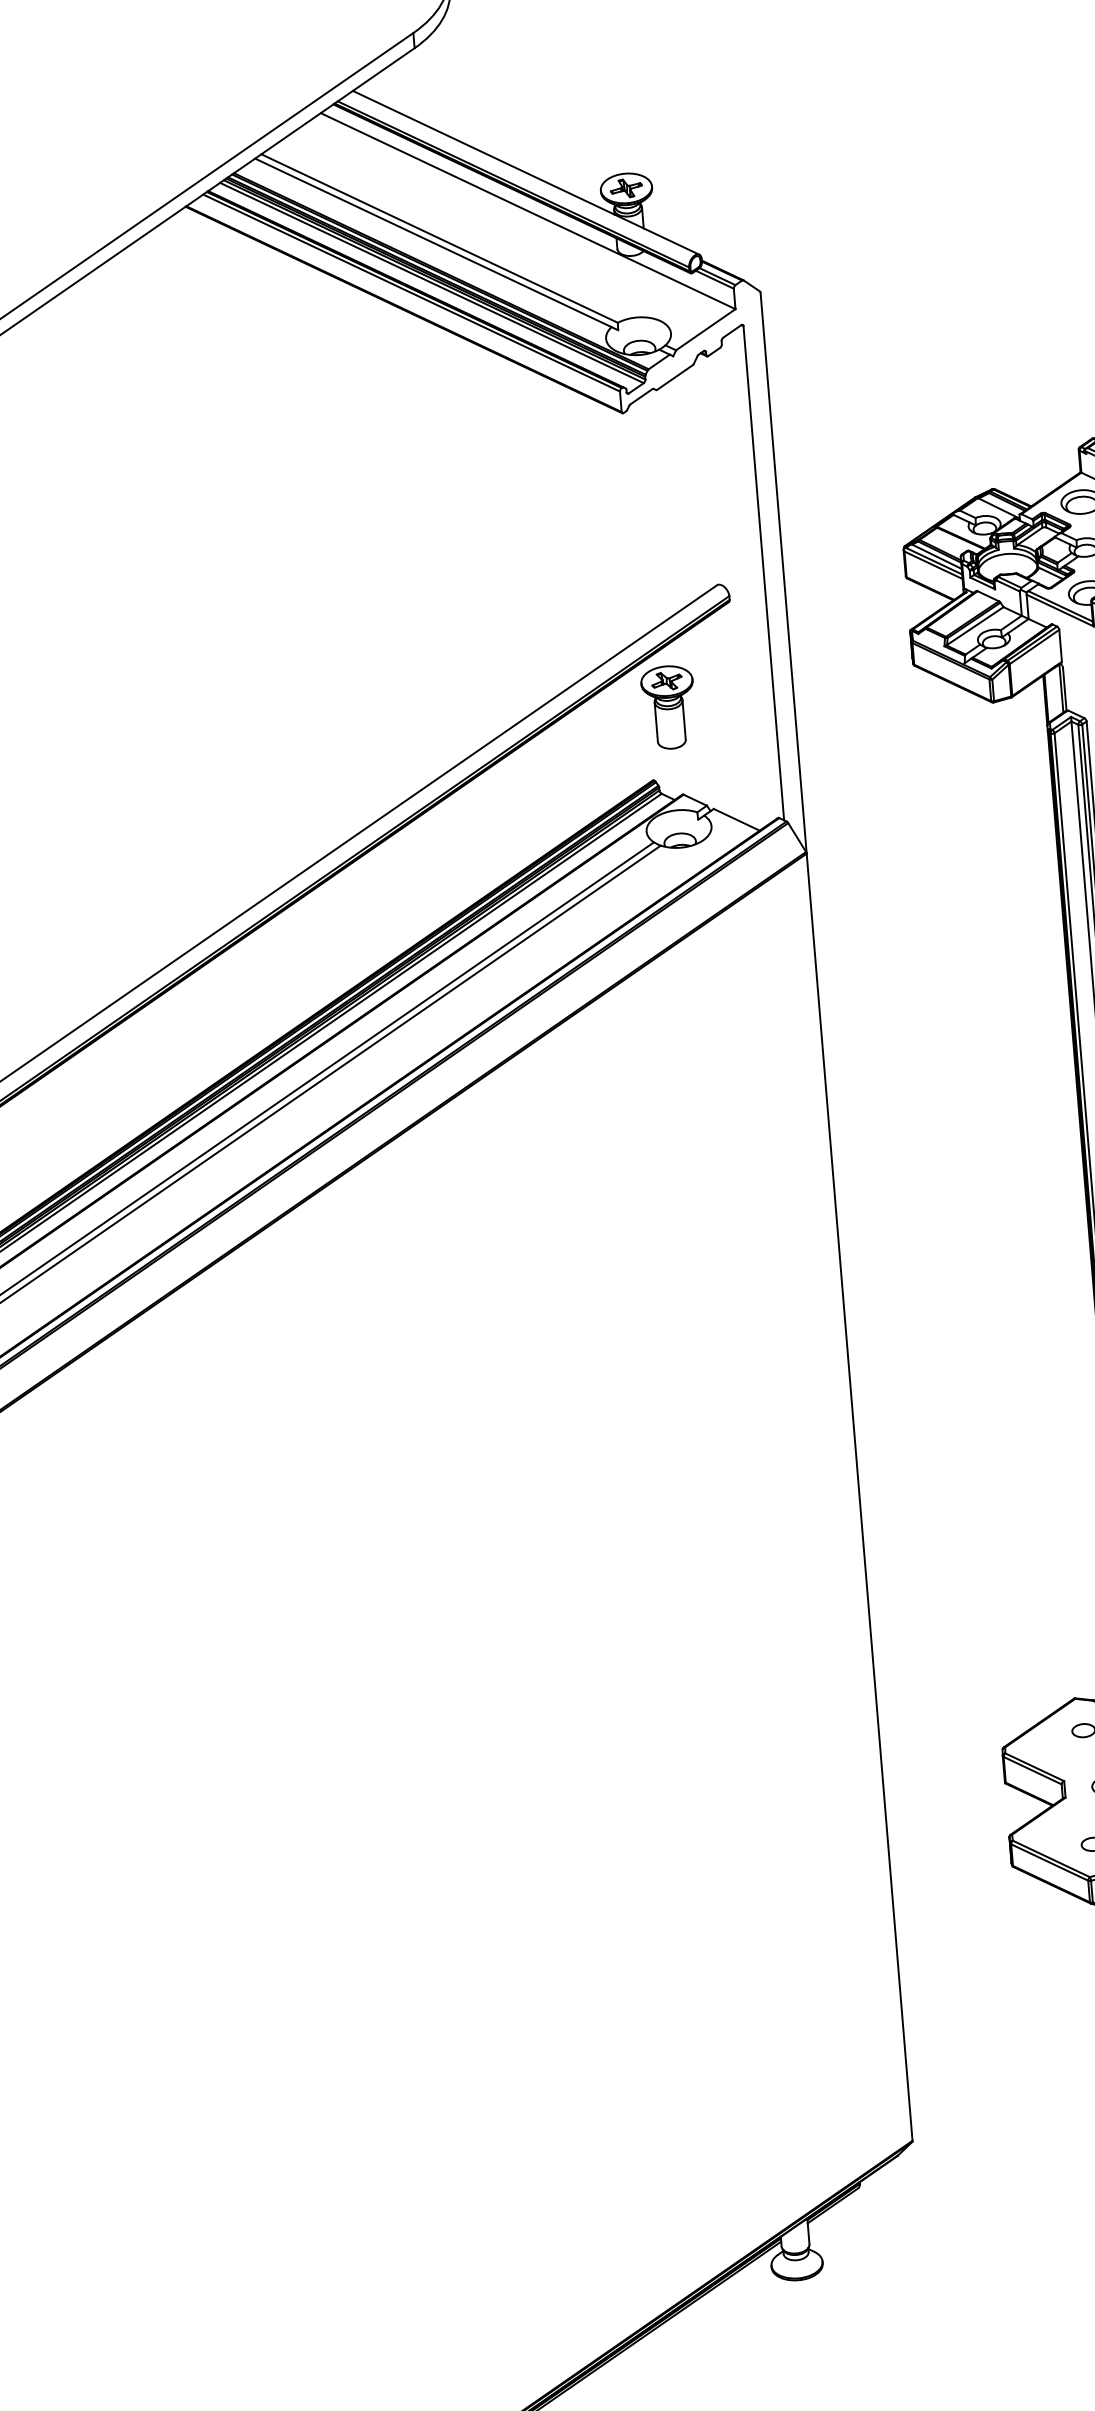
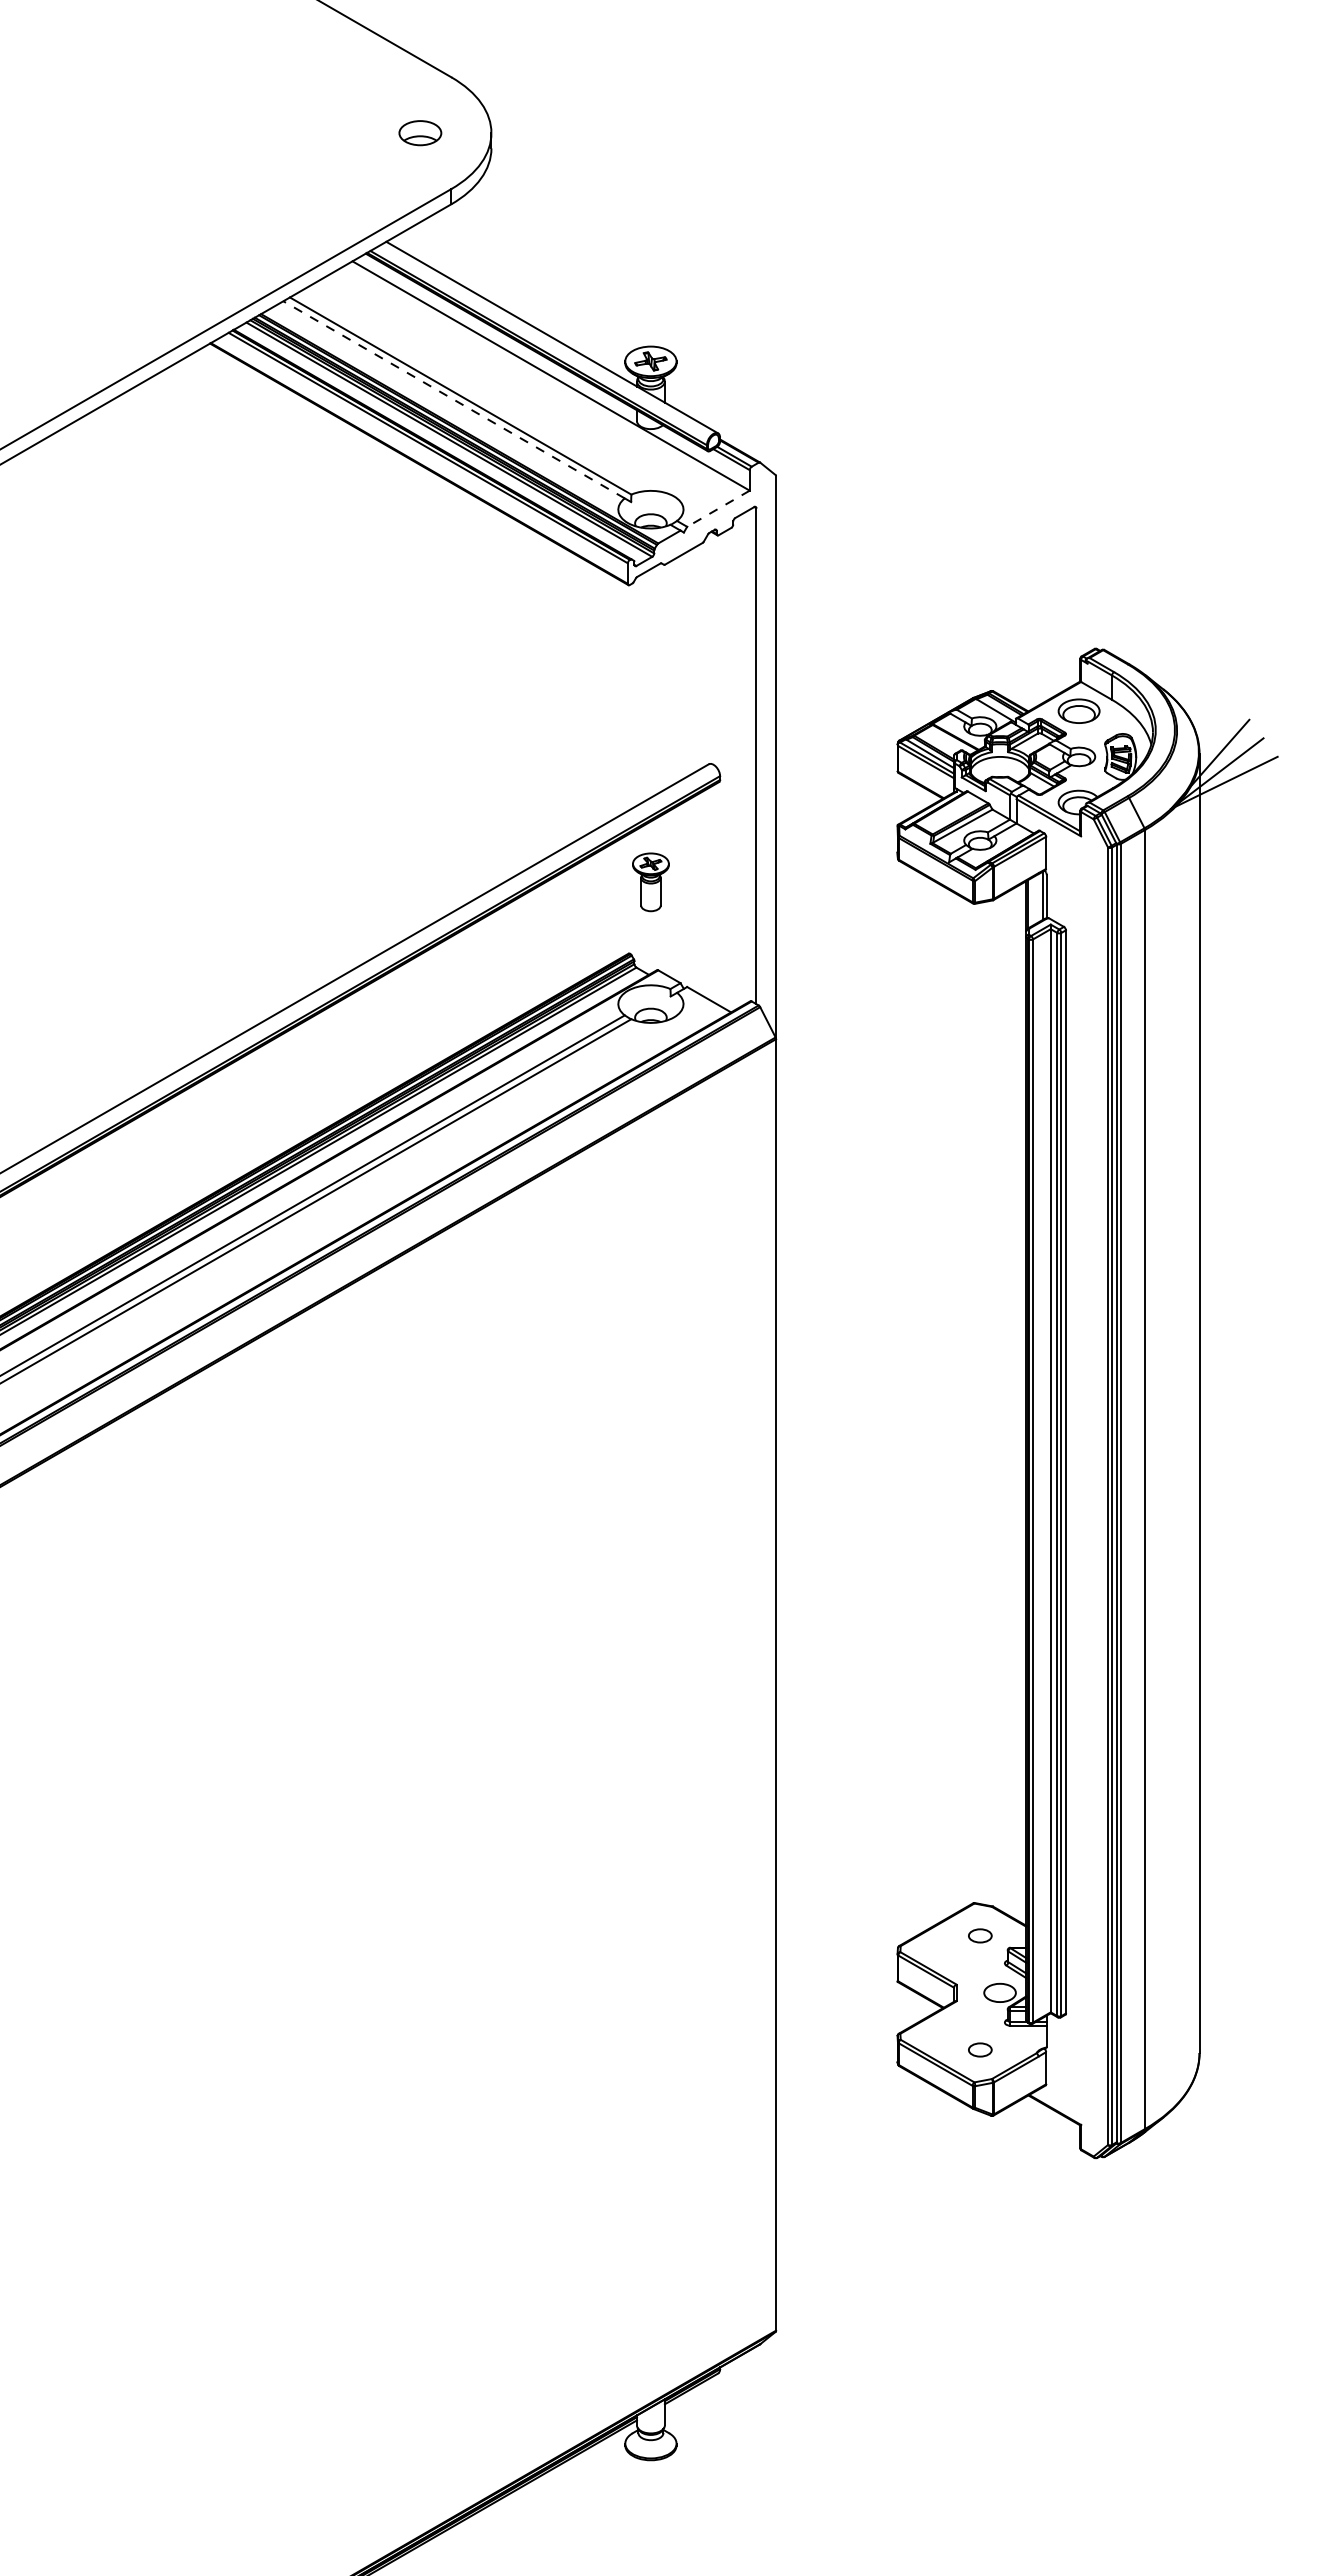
line: (432, 242) -> (453, 399), solid -> dashed
line: (705, 330) -> (718, 509), solid -> dashed
part: (668, 707) -> (650, 882), size x0.7

